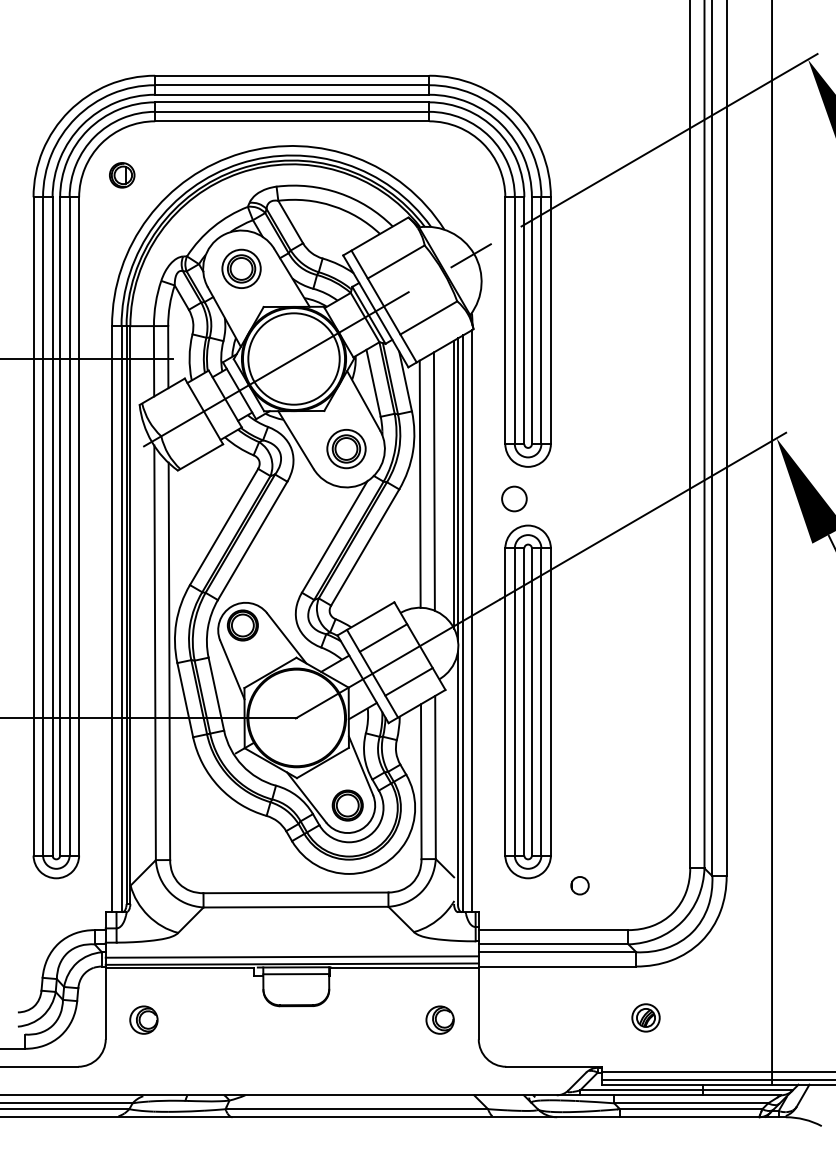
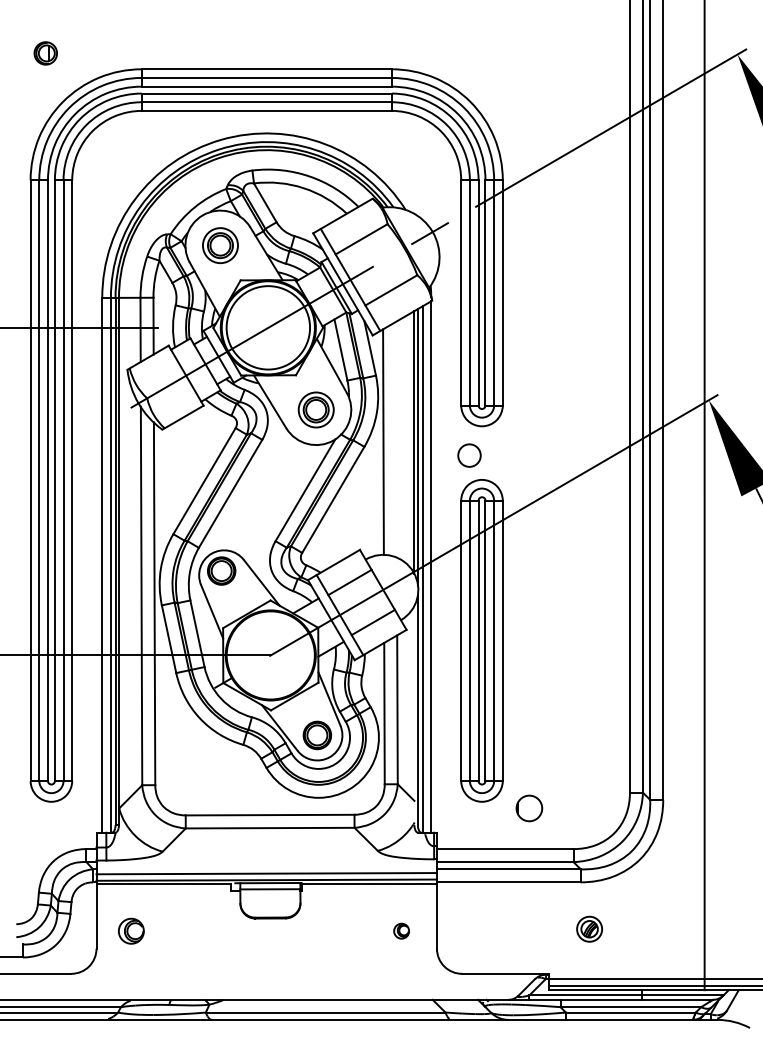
part: (122, 175) -> (46, 53), moved
line: (433, 481) -> (395, 439), removed
circle: (579, 885) -> (528, 808), size x1.6
part: (439, 1019) -> (401, 930), size x0.6

